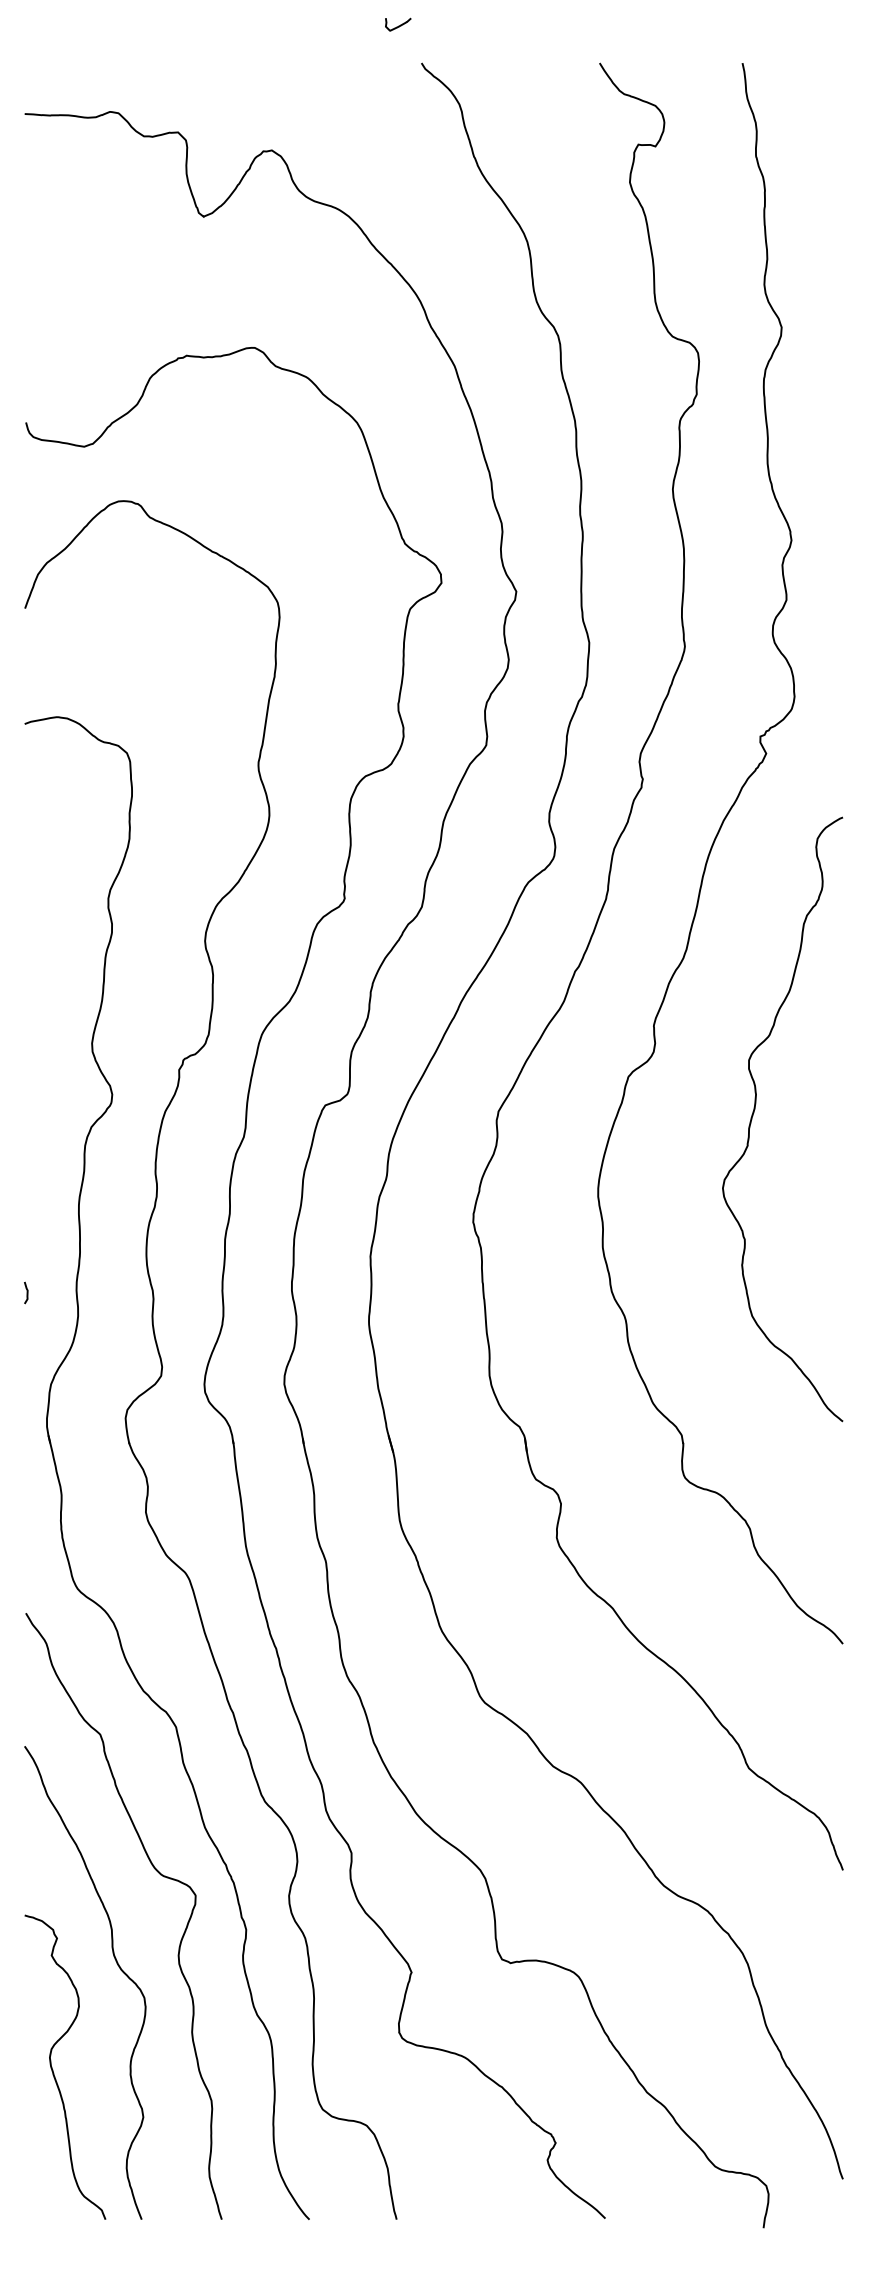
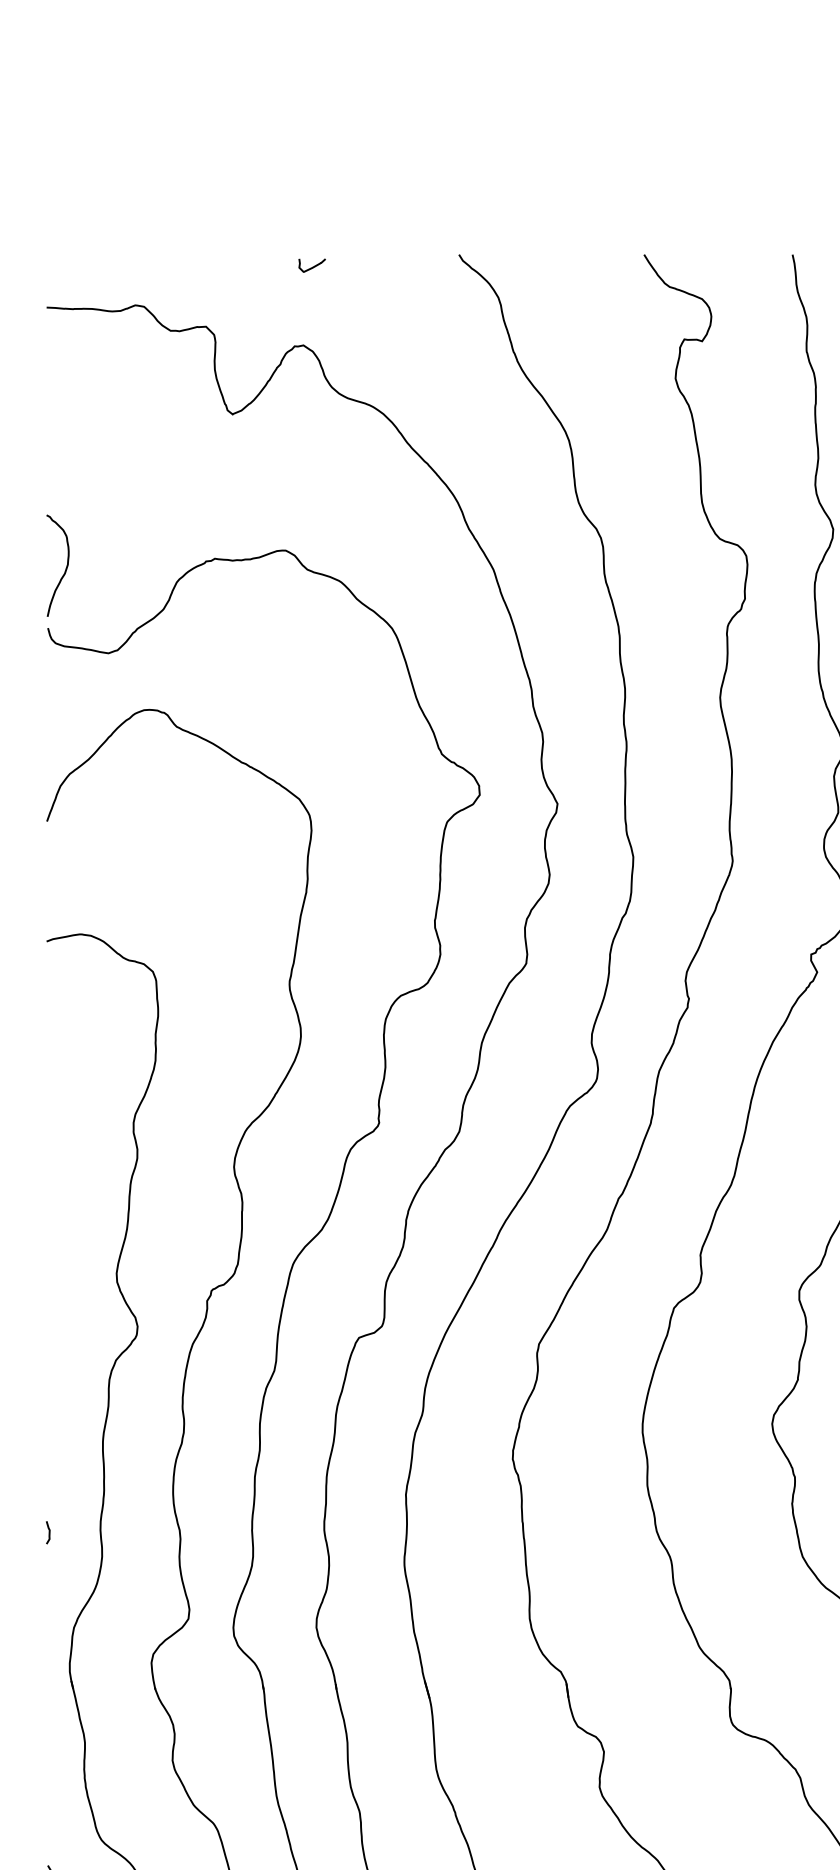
curve: (398, 25) -> (312, 266), moved
curve: (42, 365) -> (65, 568), added

